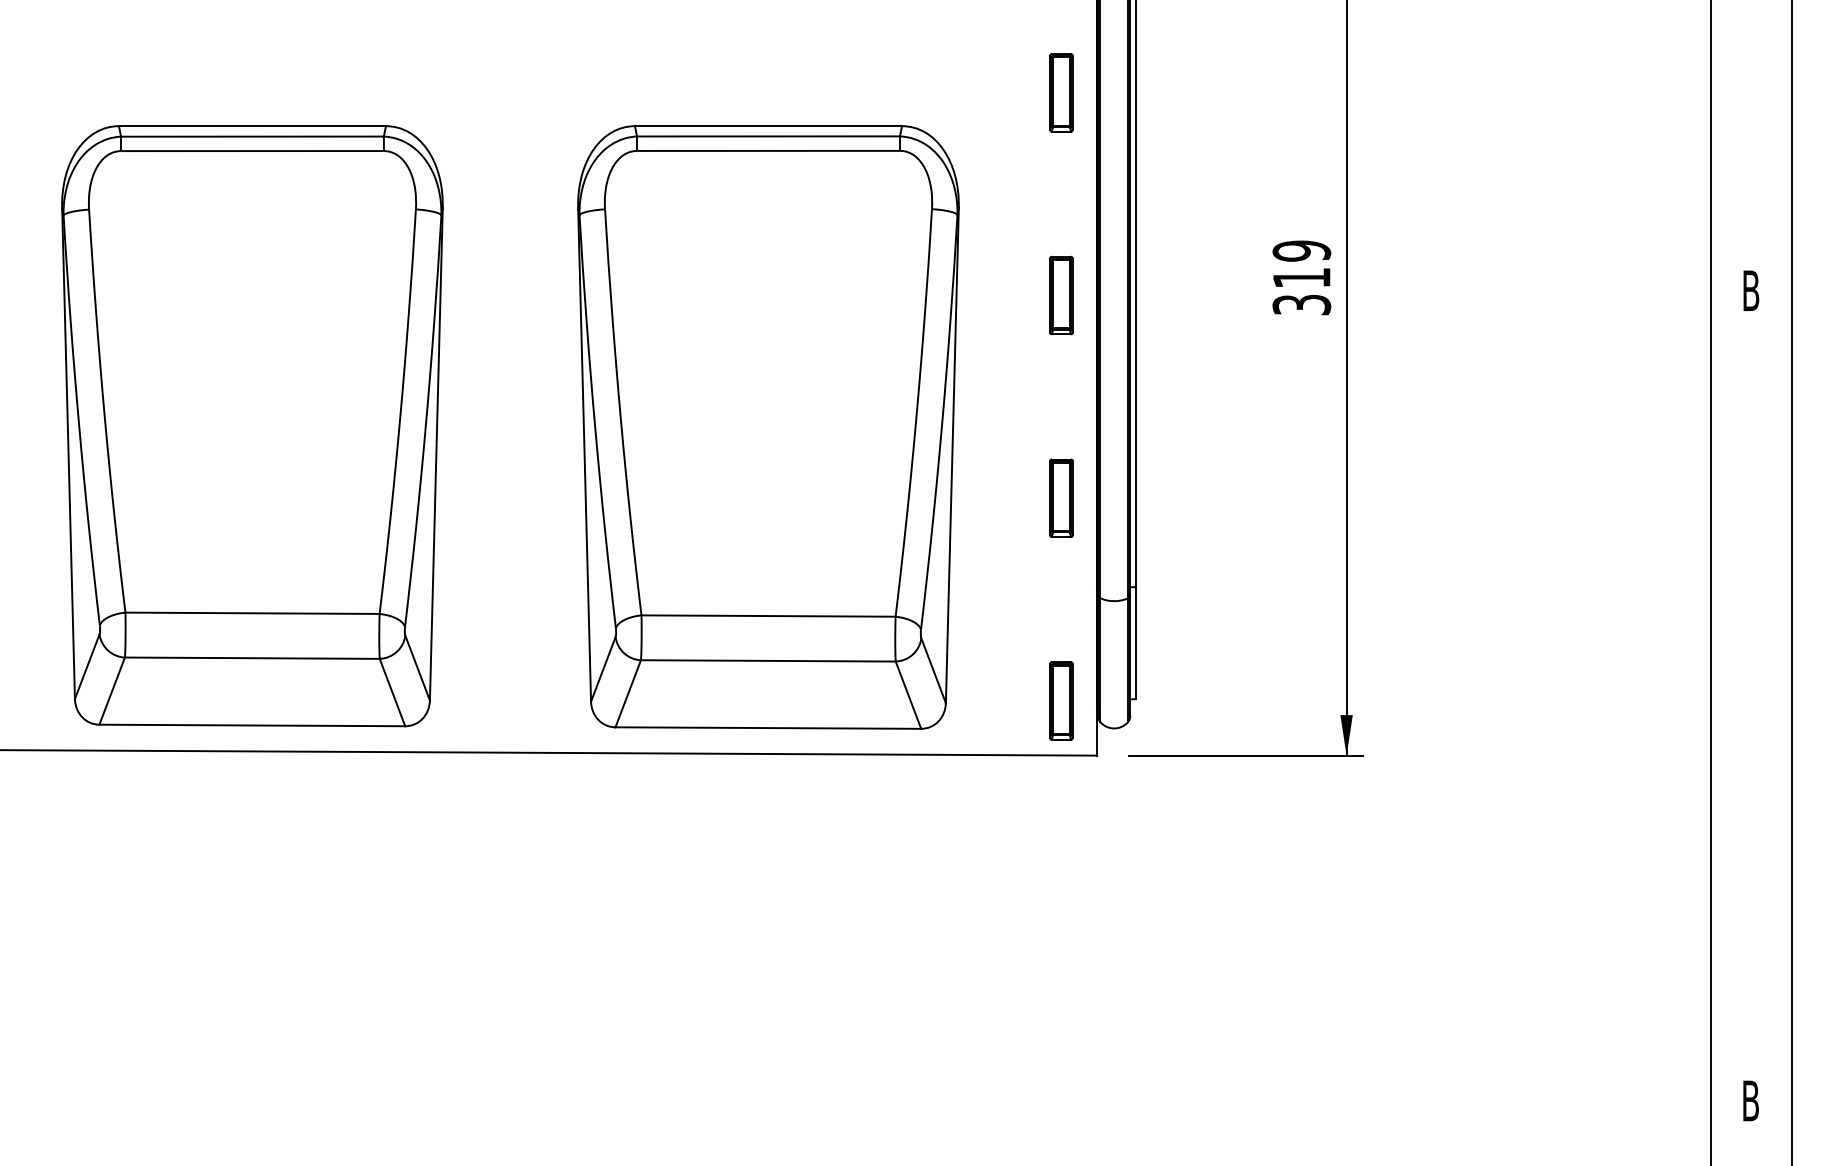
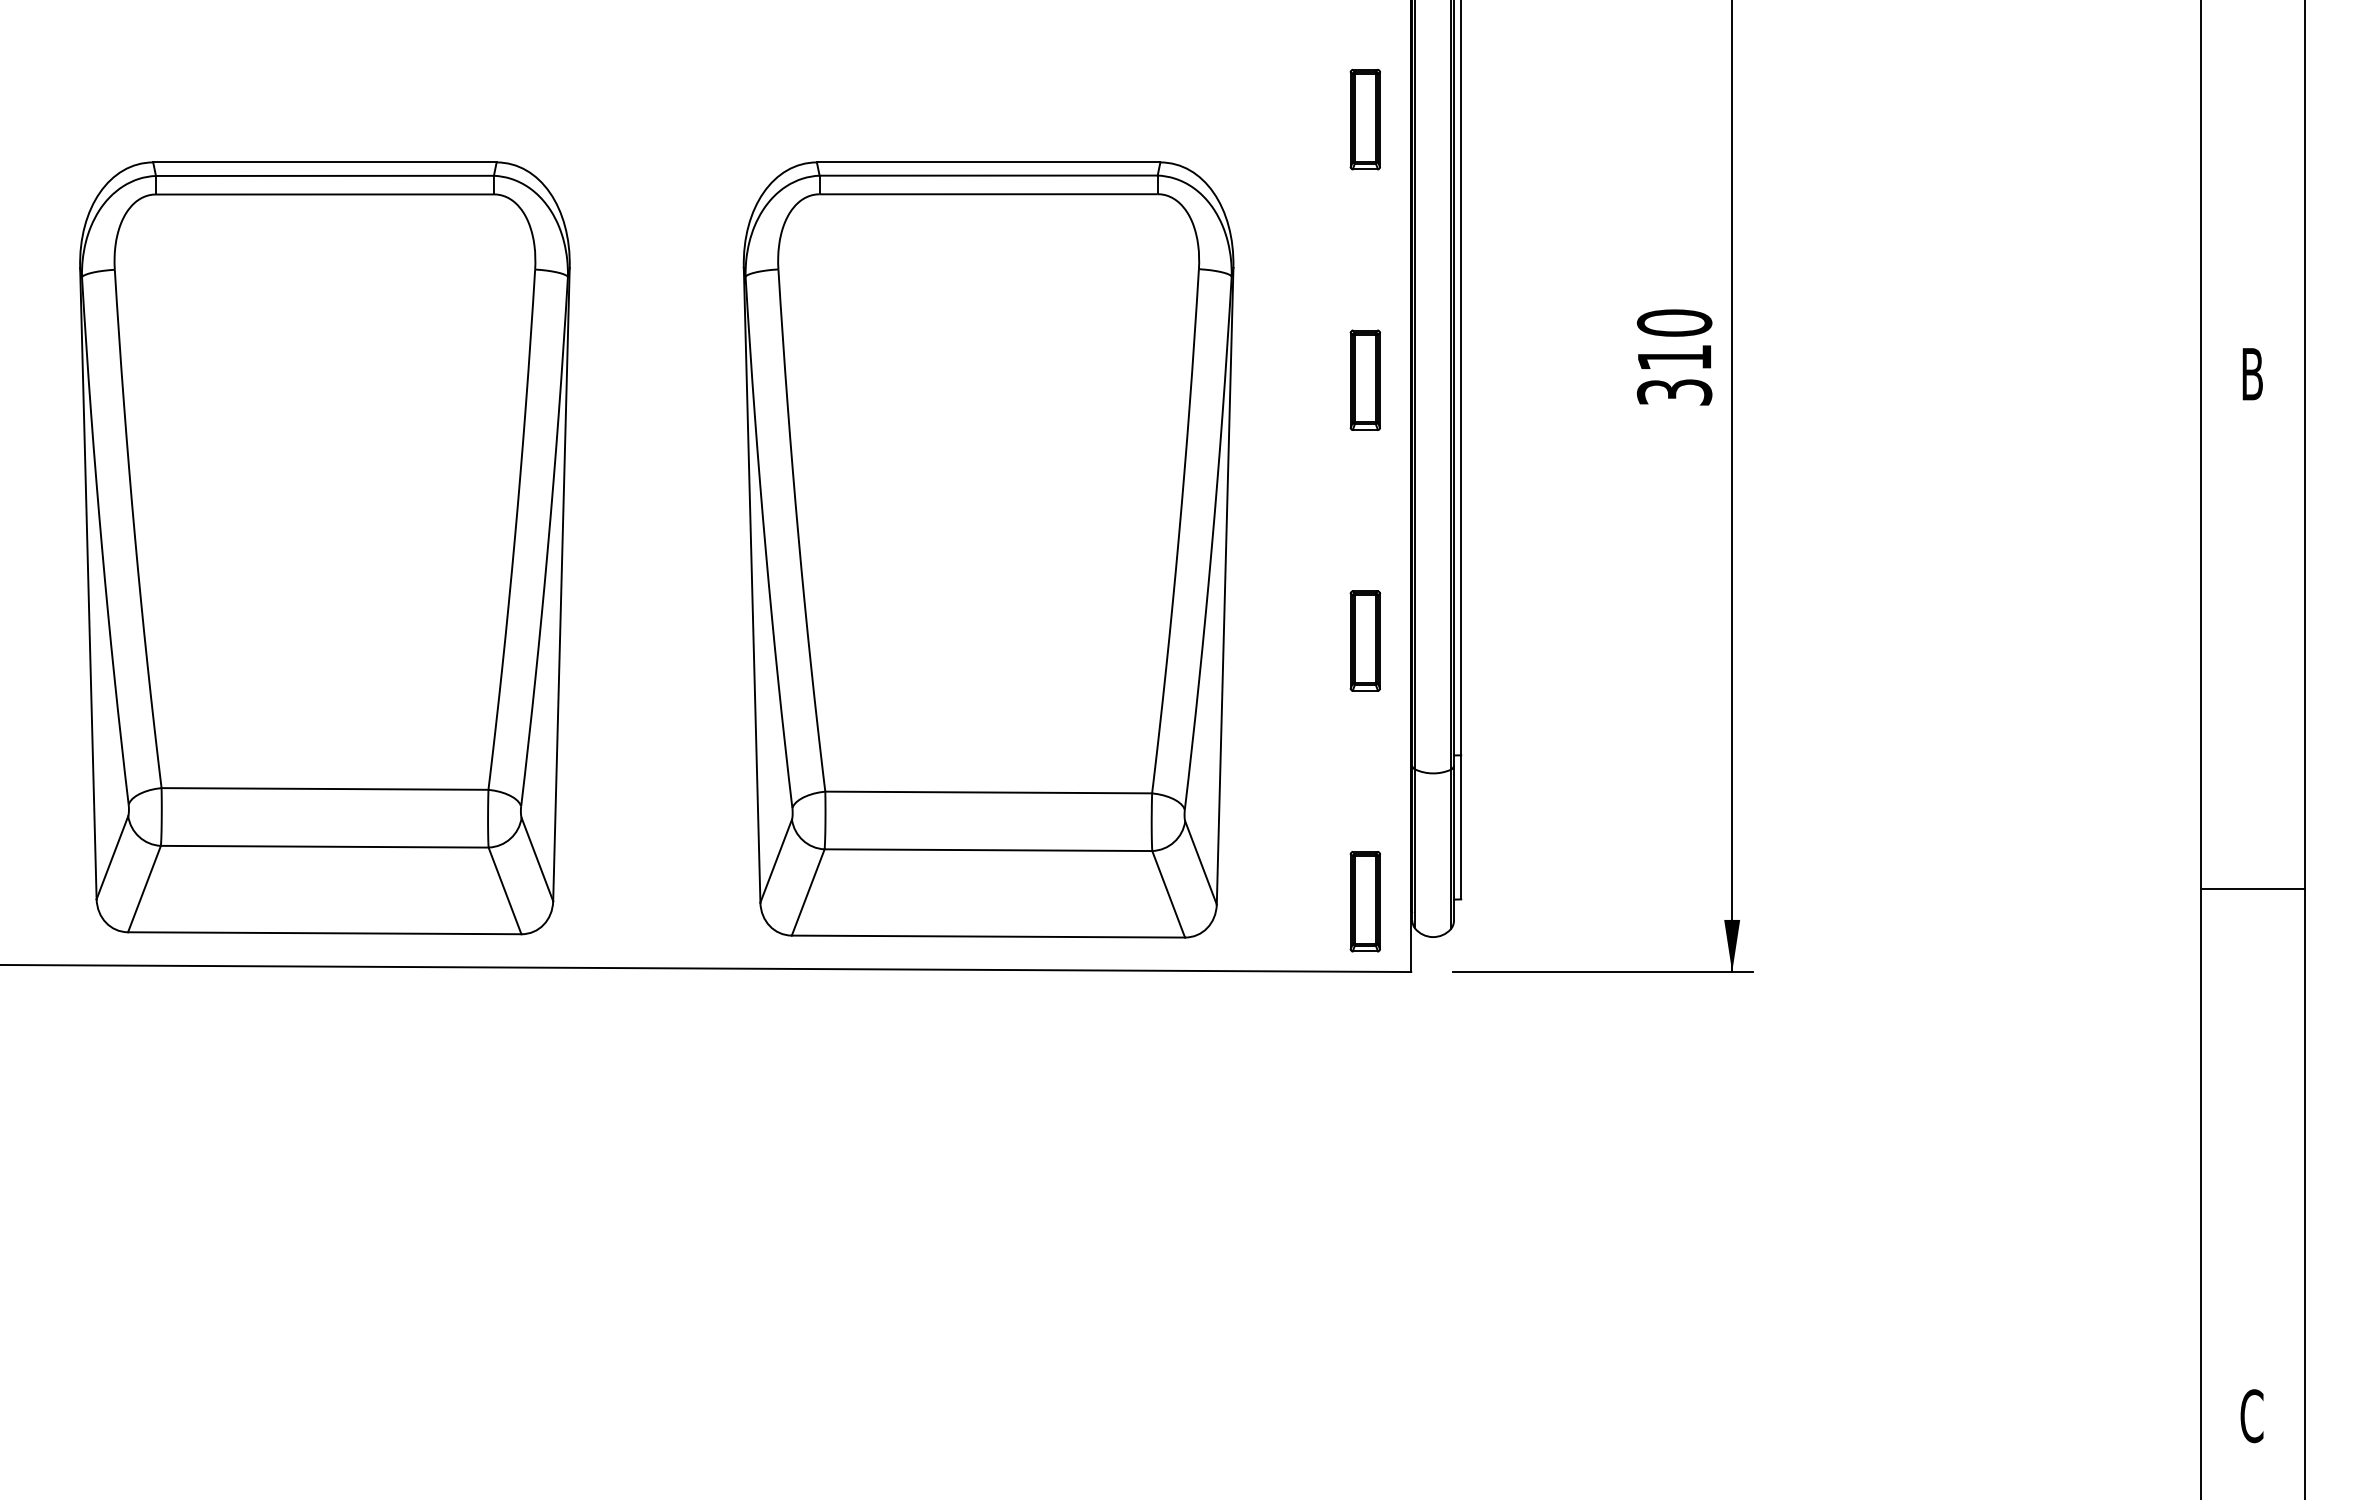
text: (1301, 250) -> (1674, 322), 319 -> 310
line: (1751, 691) -> (2252, 889), added
text: (1750, 1101) -> (2251, 1416), B -> C

